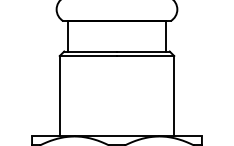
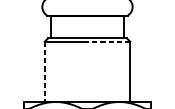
line: (145, 56) -> (108, 42), solid -> dashed
line: (59, 96) -> (44, 72), solid -> dashed

